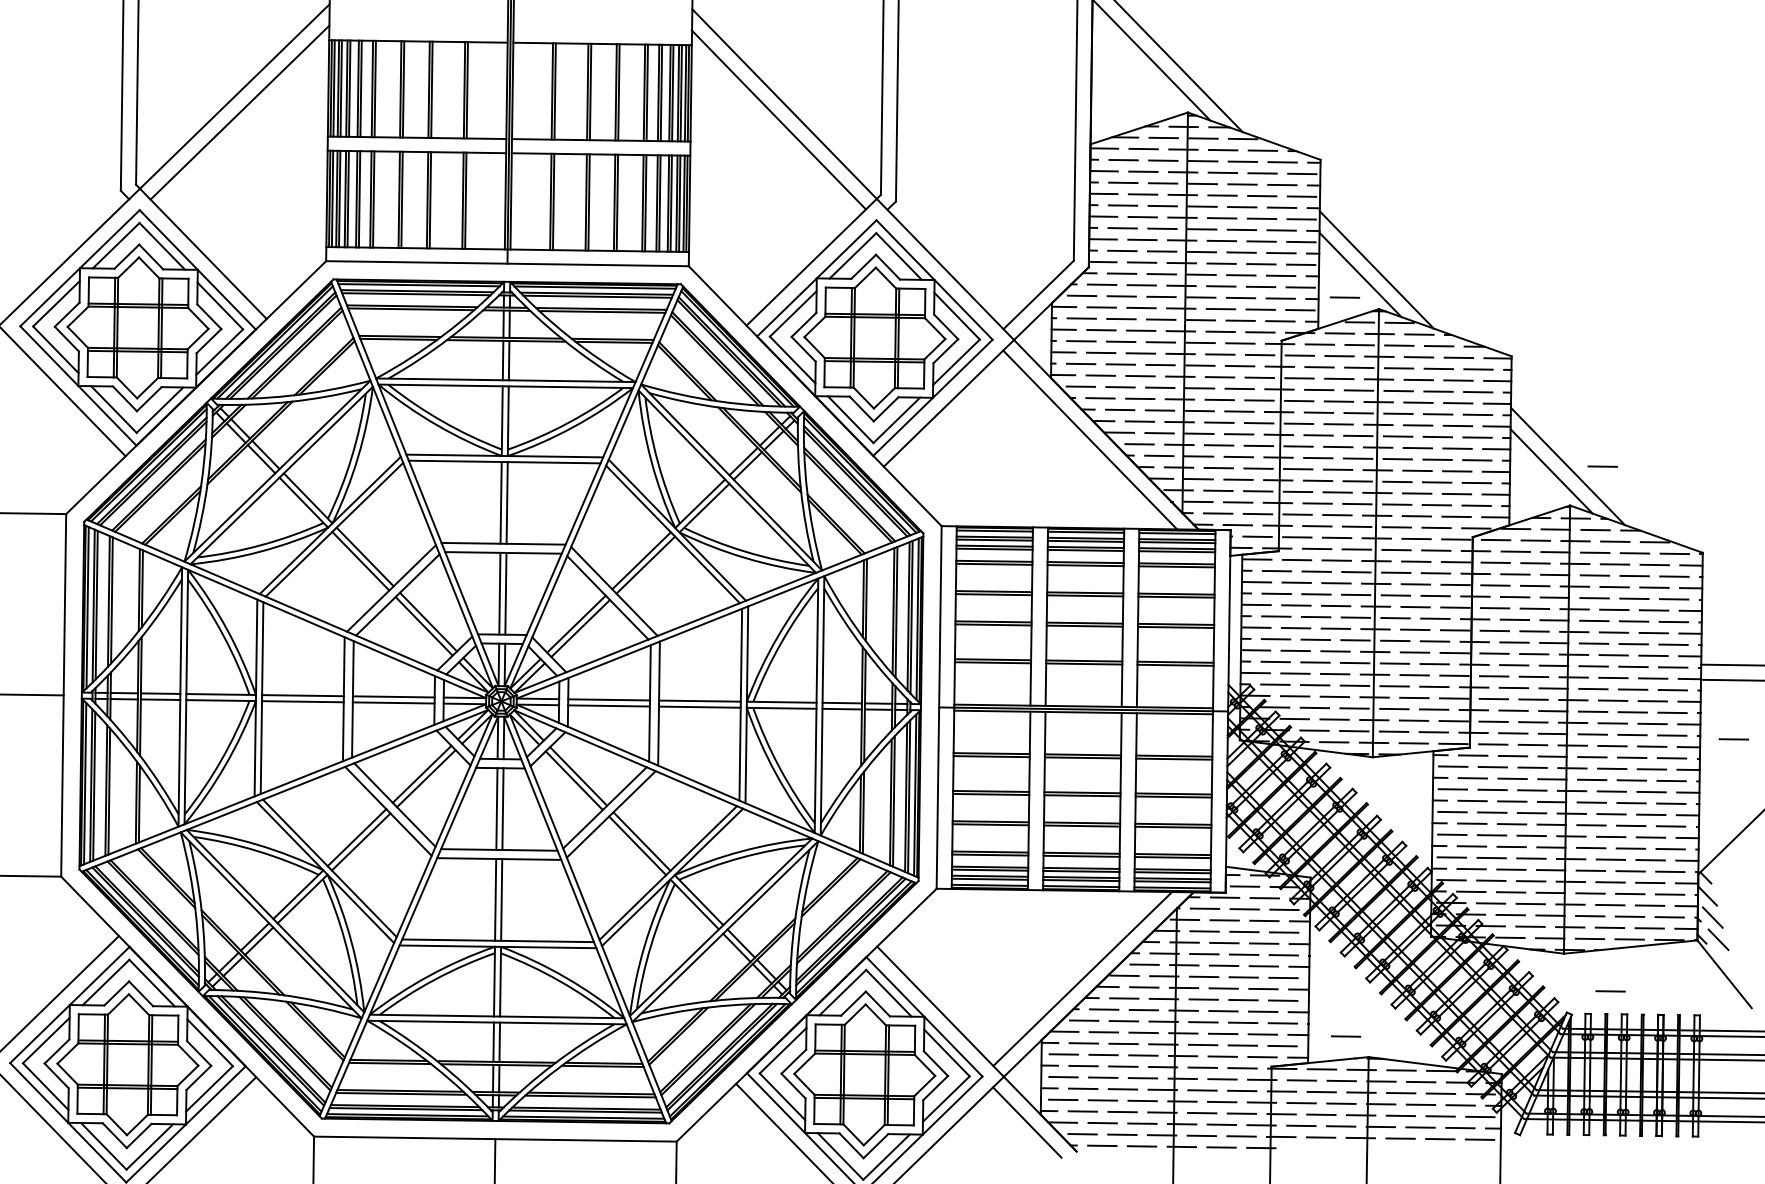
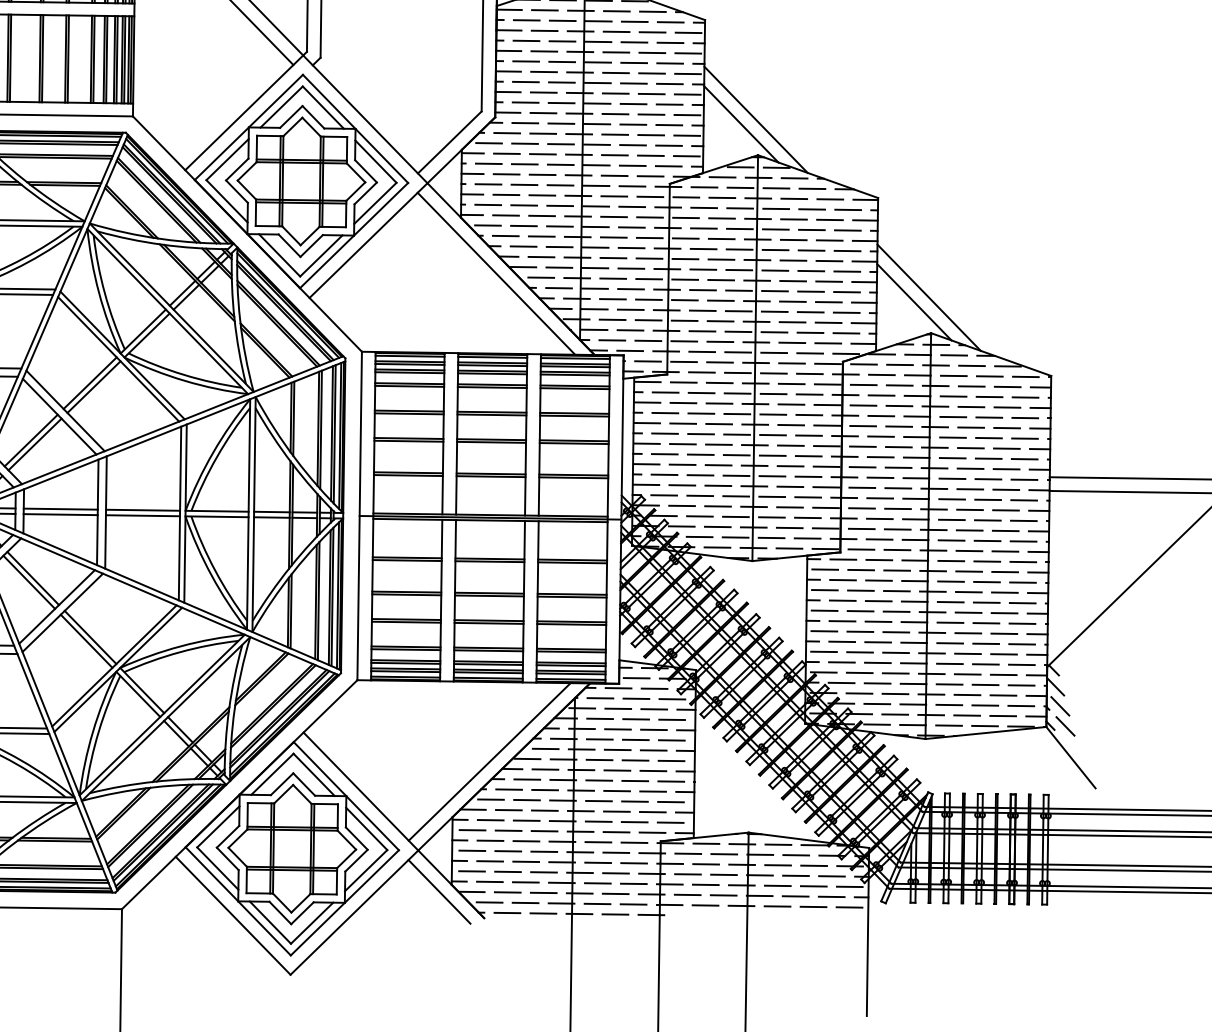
line: (1344, 297) -> (726, 144), removed
line: (1602, 466) -> (960, 297), removed
line: (1733, 739) -> (1079, 545), removed
line: (1610, 991) -> (967, 773), removed
line: (1346, 1036) -> (728, 813), removed

